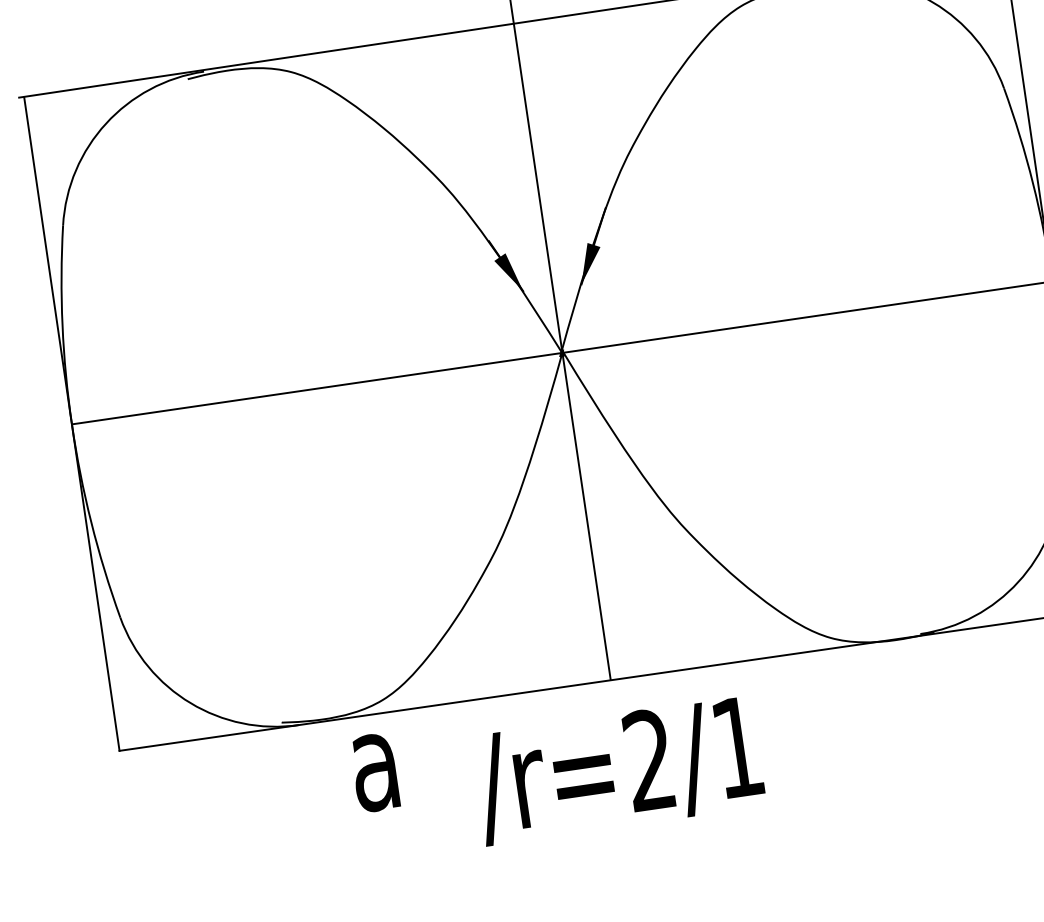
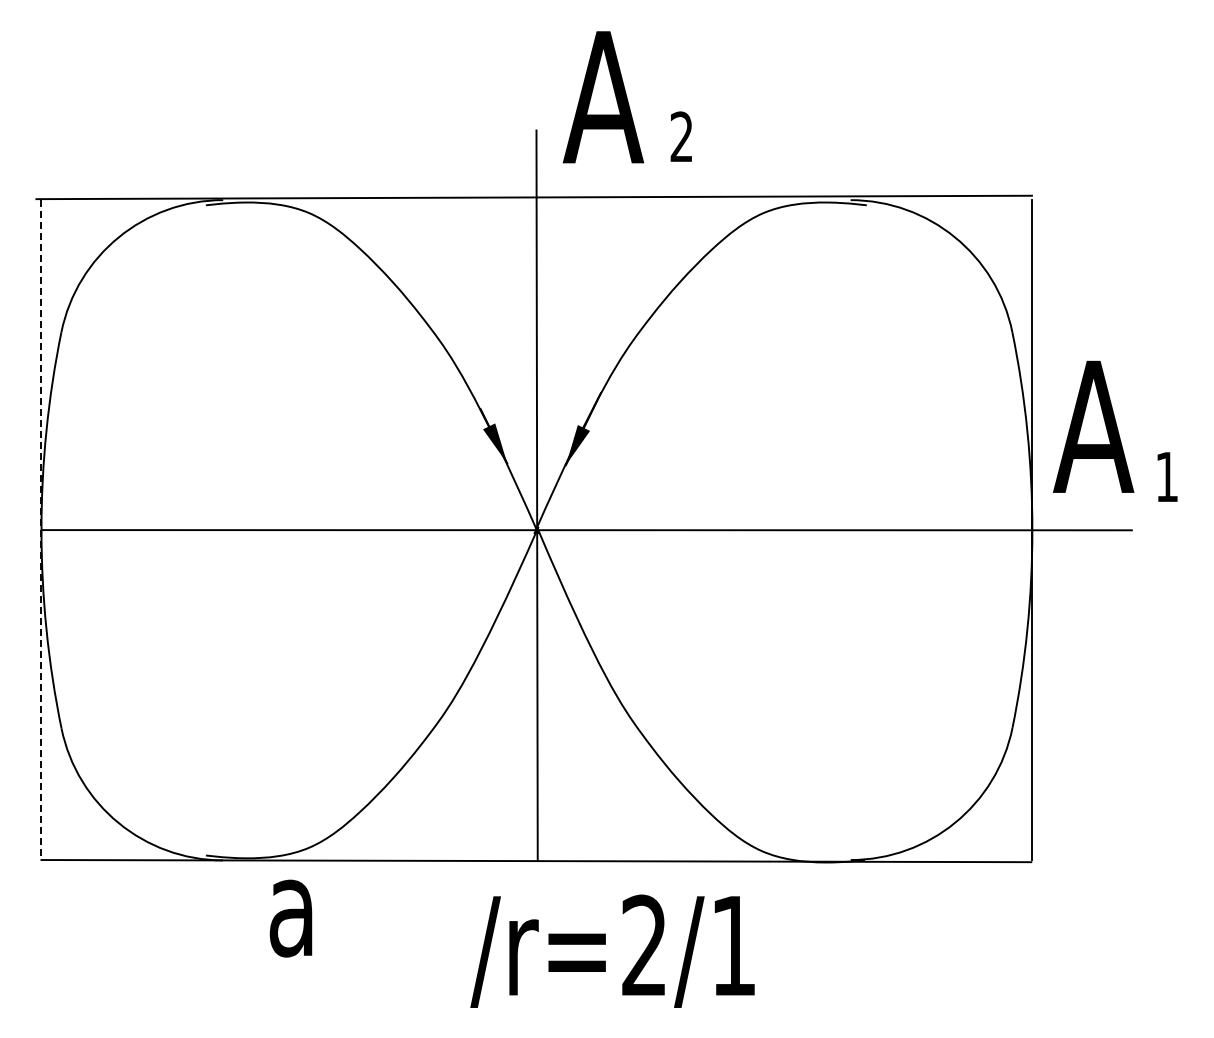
line: (71, 424) -> (41, 530), solid -> dashed
text: (618, 769) -> (612, 950), moved

